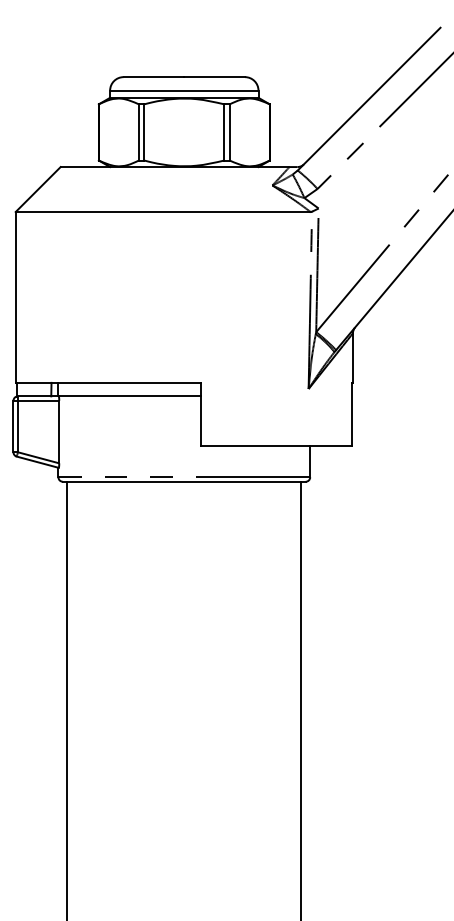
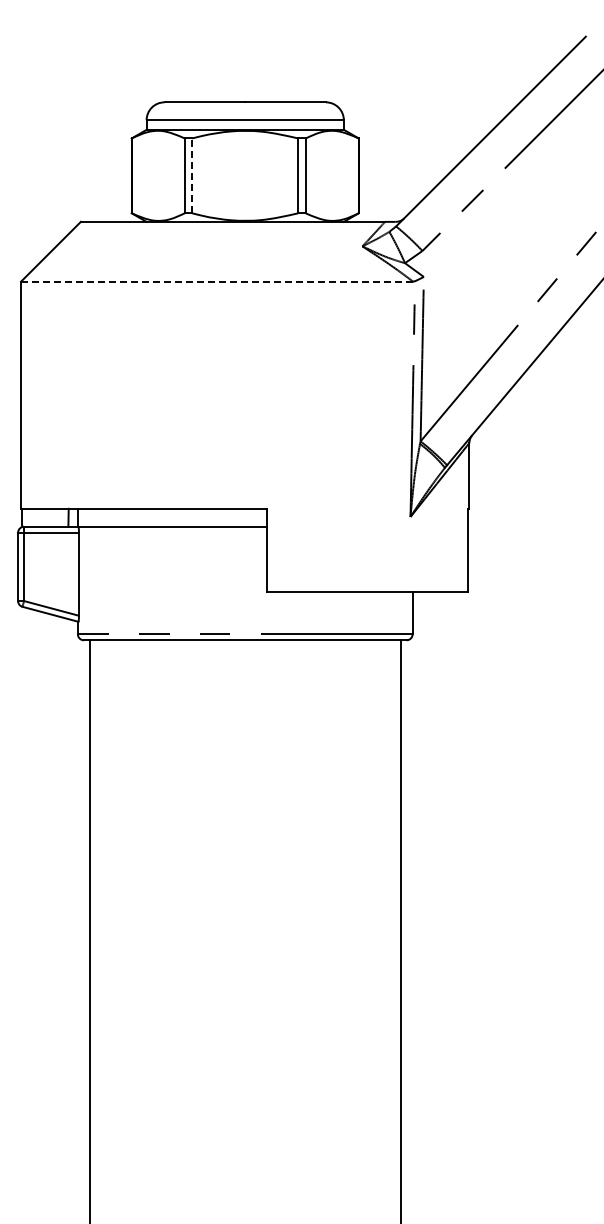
line: (144, 132) -> (192, 175), solid -> dashed
line: (163, 211) -> (217, 281), solid -> dashed

